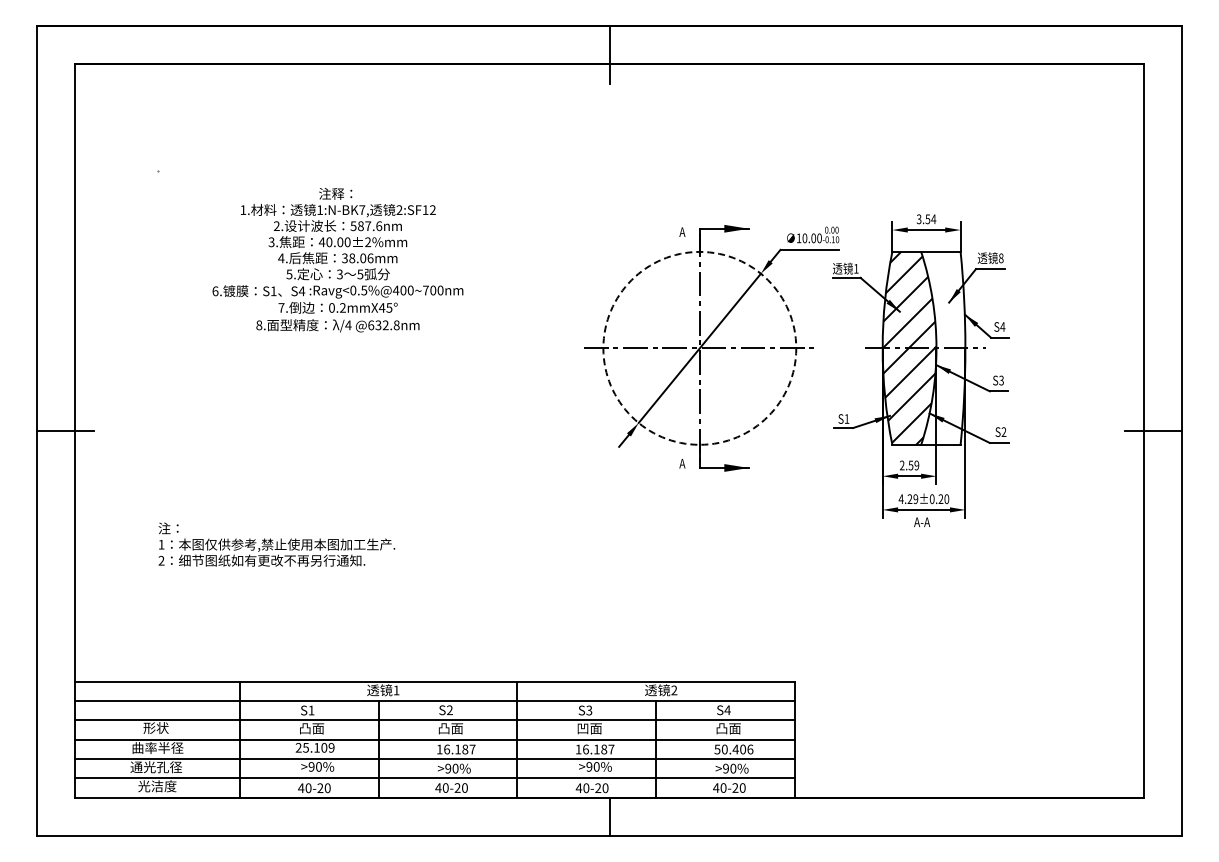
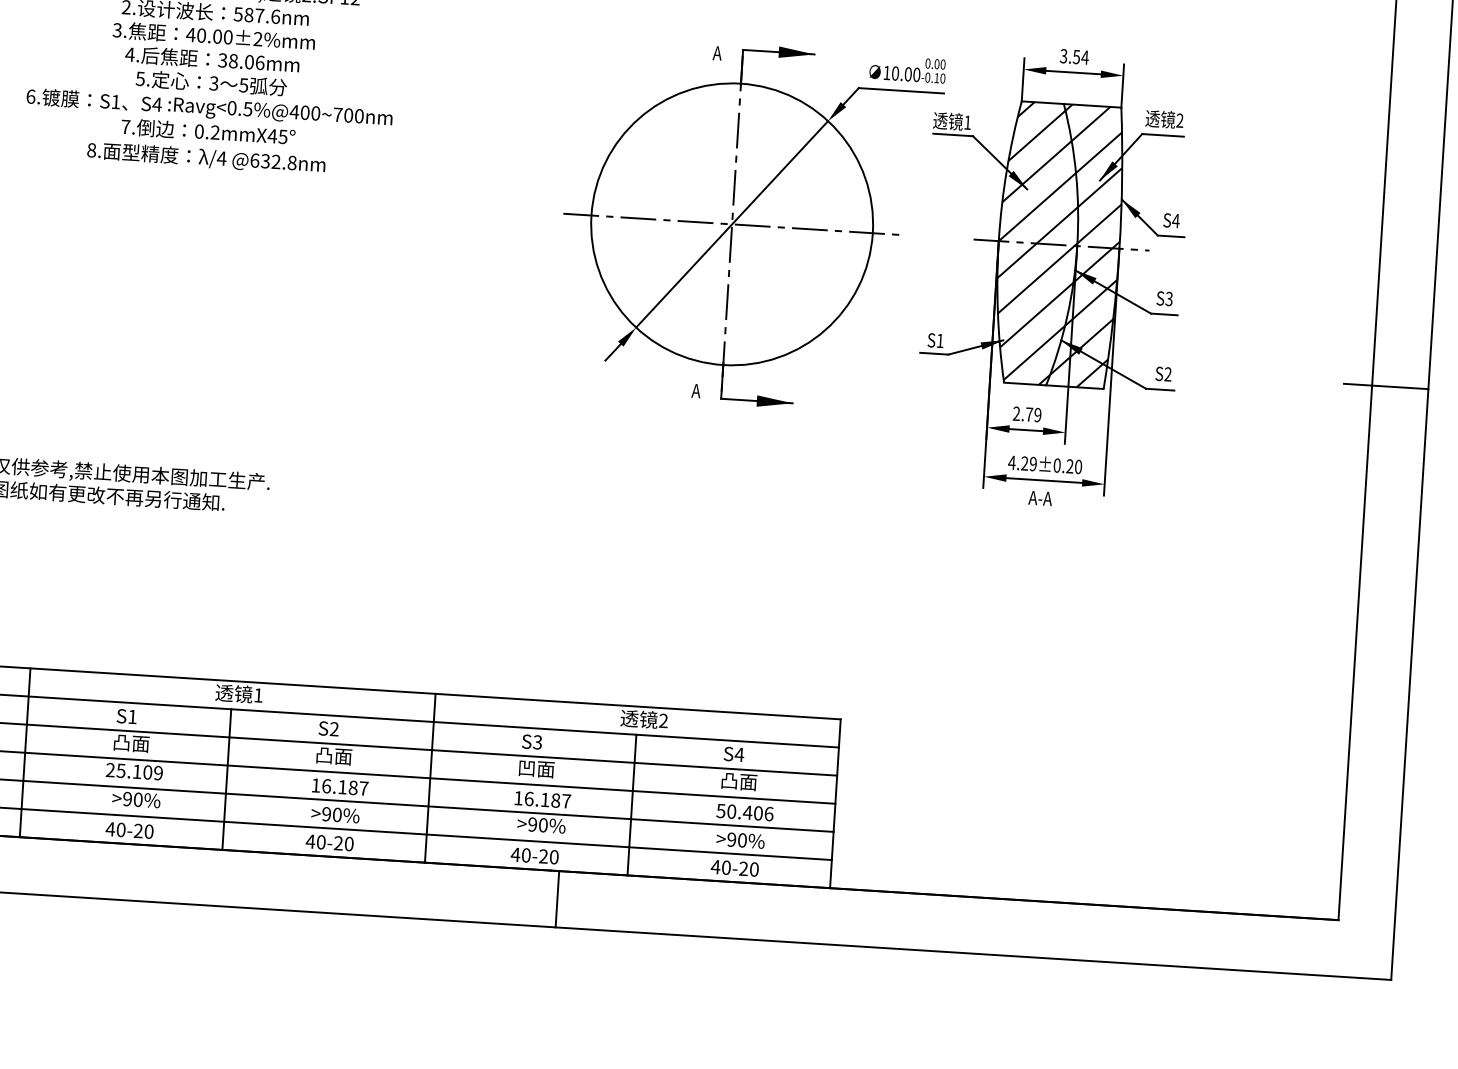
text: (1000, 258) -> (1178, 120), 8 -> 2
circle: (699, 347) -> (731, 223), dashed -> solid
hatch: (943, 347) -> (1087, 245), added
text: (910, 465) -> (1028, 414), 2.59 -> 2.79

